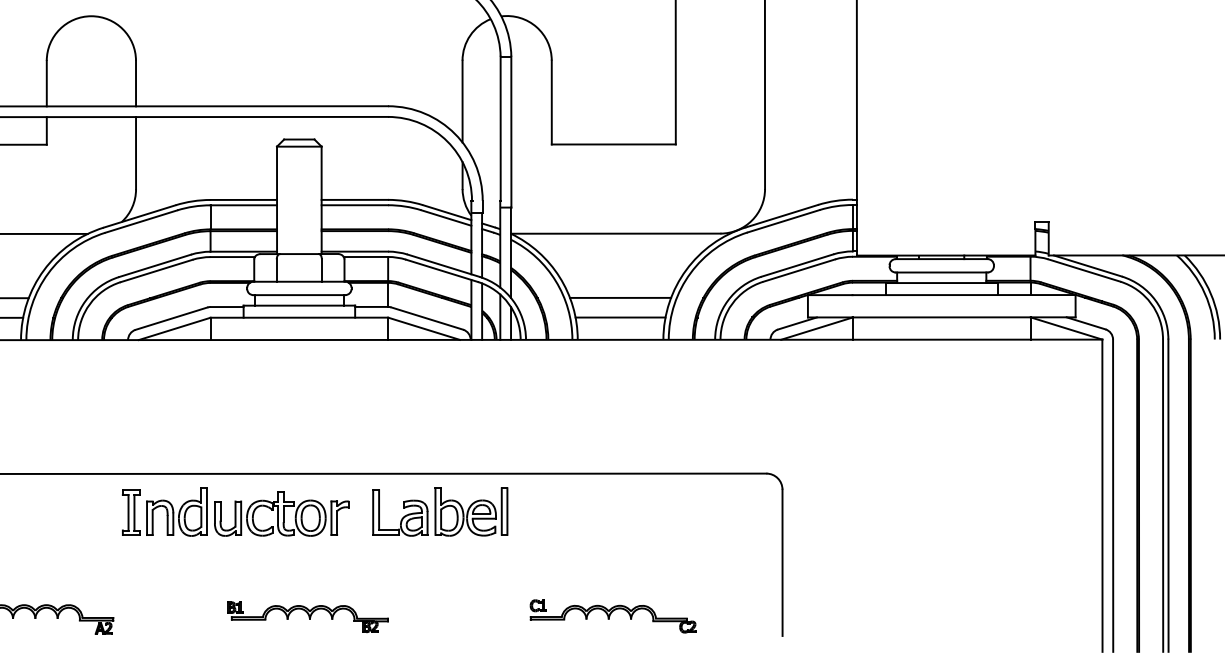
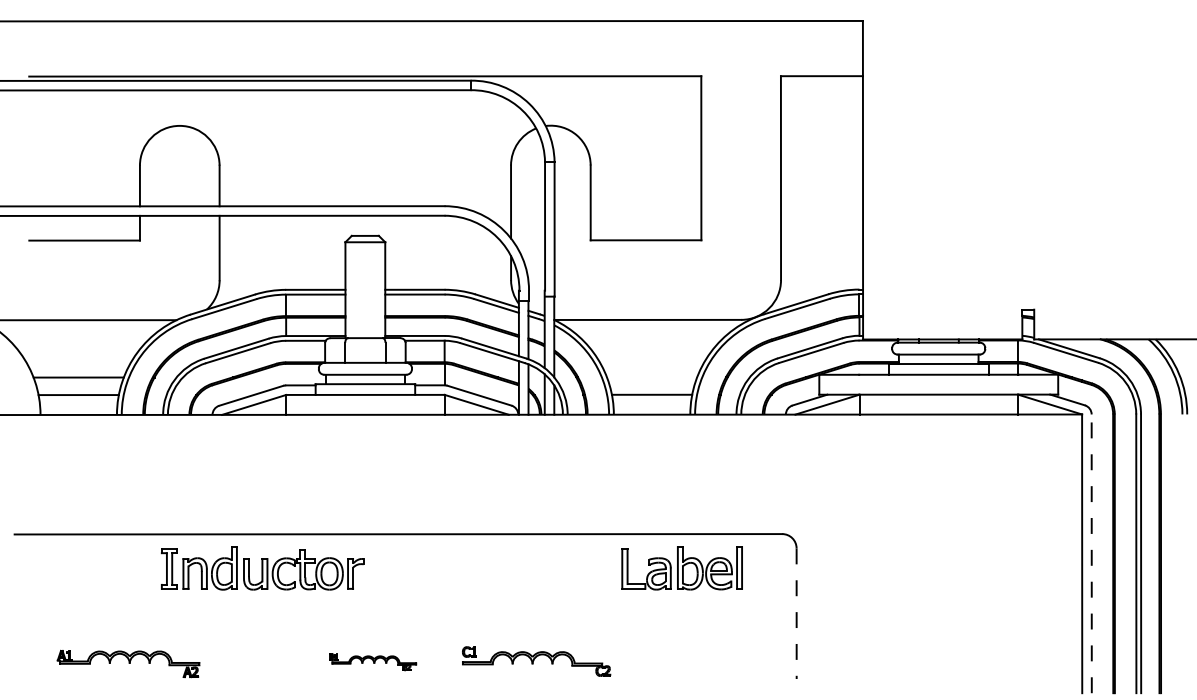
line: (619, 298) -> (651, 377), removed
line: (1112, 495) -> (1091, 553), solid -> dashed
part: (235, 512) -> (262, 568), moved
part: (439, 512) -> (681, 568), moved
line: (782, 563) -> (796, 614), solid -> dashed
part: (613, 616) -> (536, 661), moved
part: (308, 617) -> (373, 662), size x0.6

